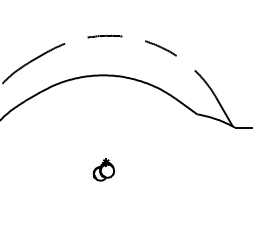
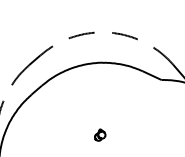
part: (103, 169) -> (99, 134), size x0.7

